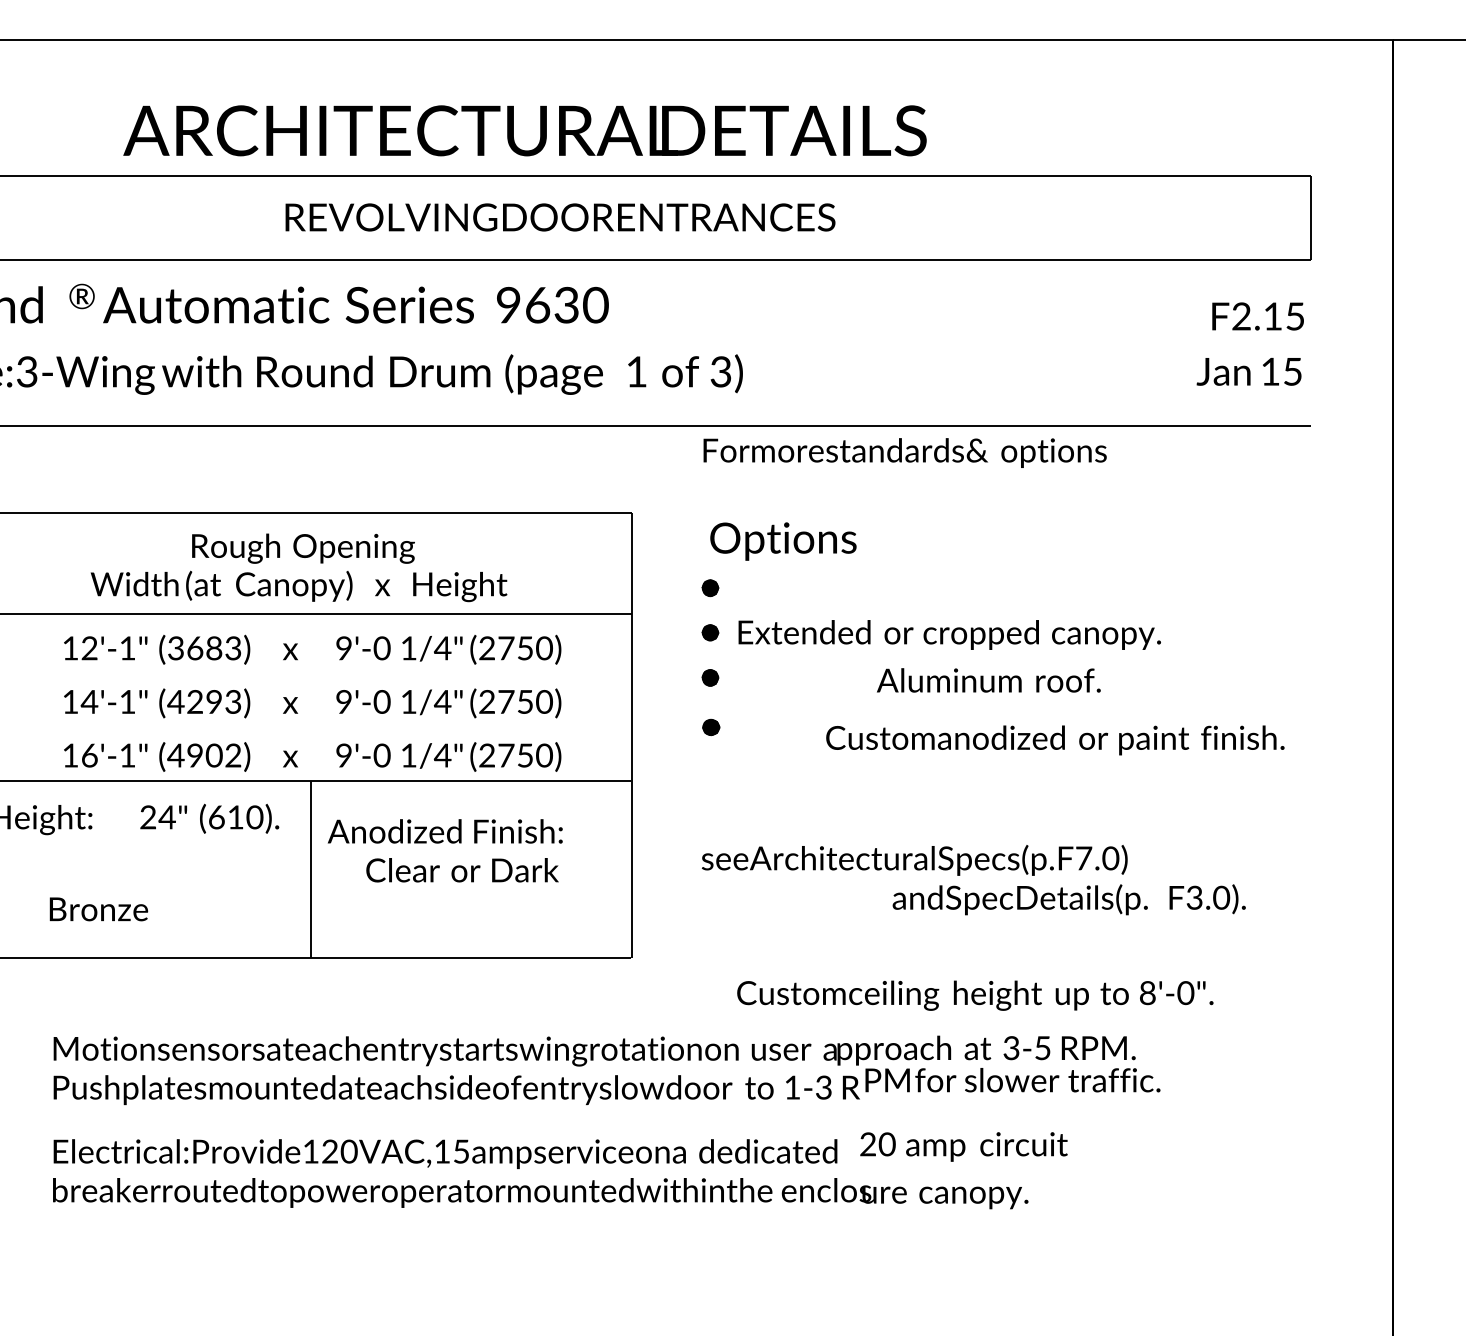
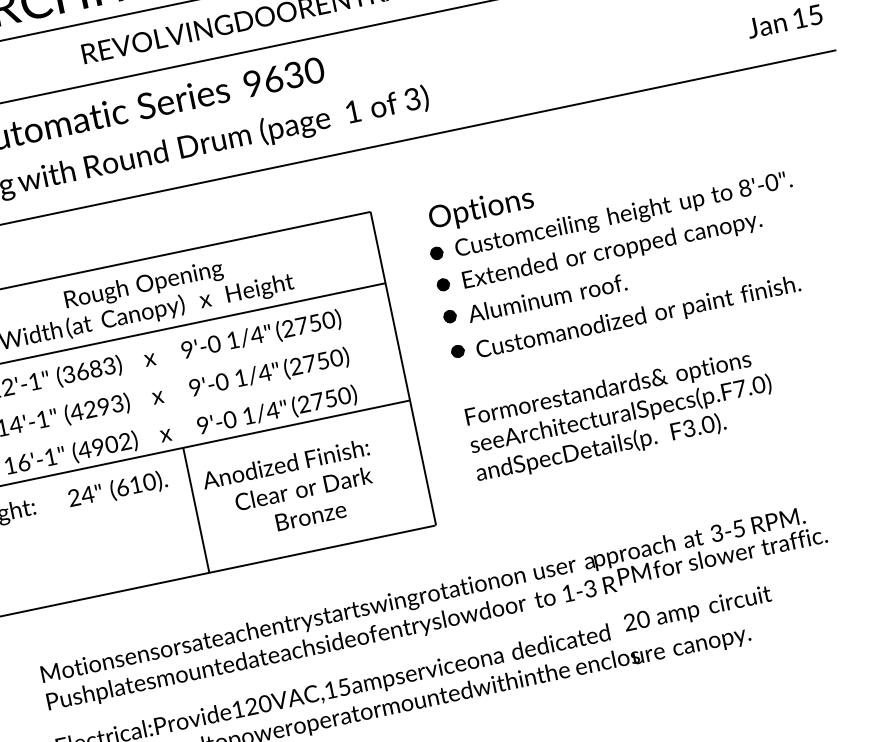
text: (904, 452) -> (608, 389), moved
text: (988, 680) -> (547, 298), moved
text: (1055, 740) -> (638, 318), moved
text: (1068, 899) -> (600, 448), moved
text: (98, 909) -> (310, 516), moved
text: (975, 995) -> (623, 215), moved

